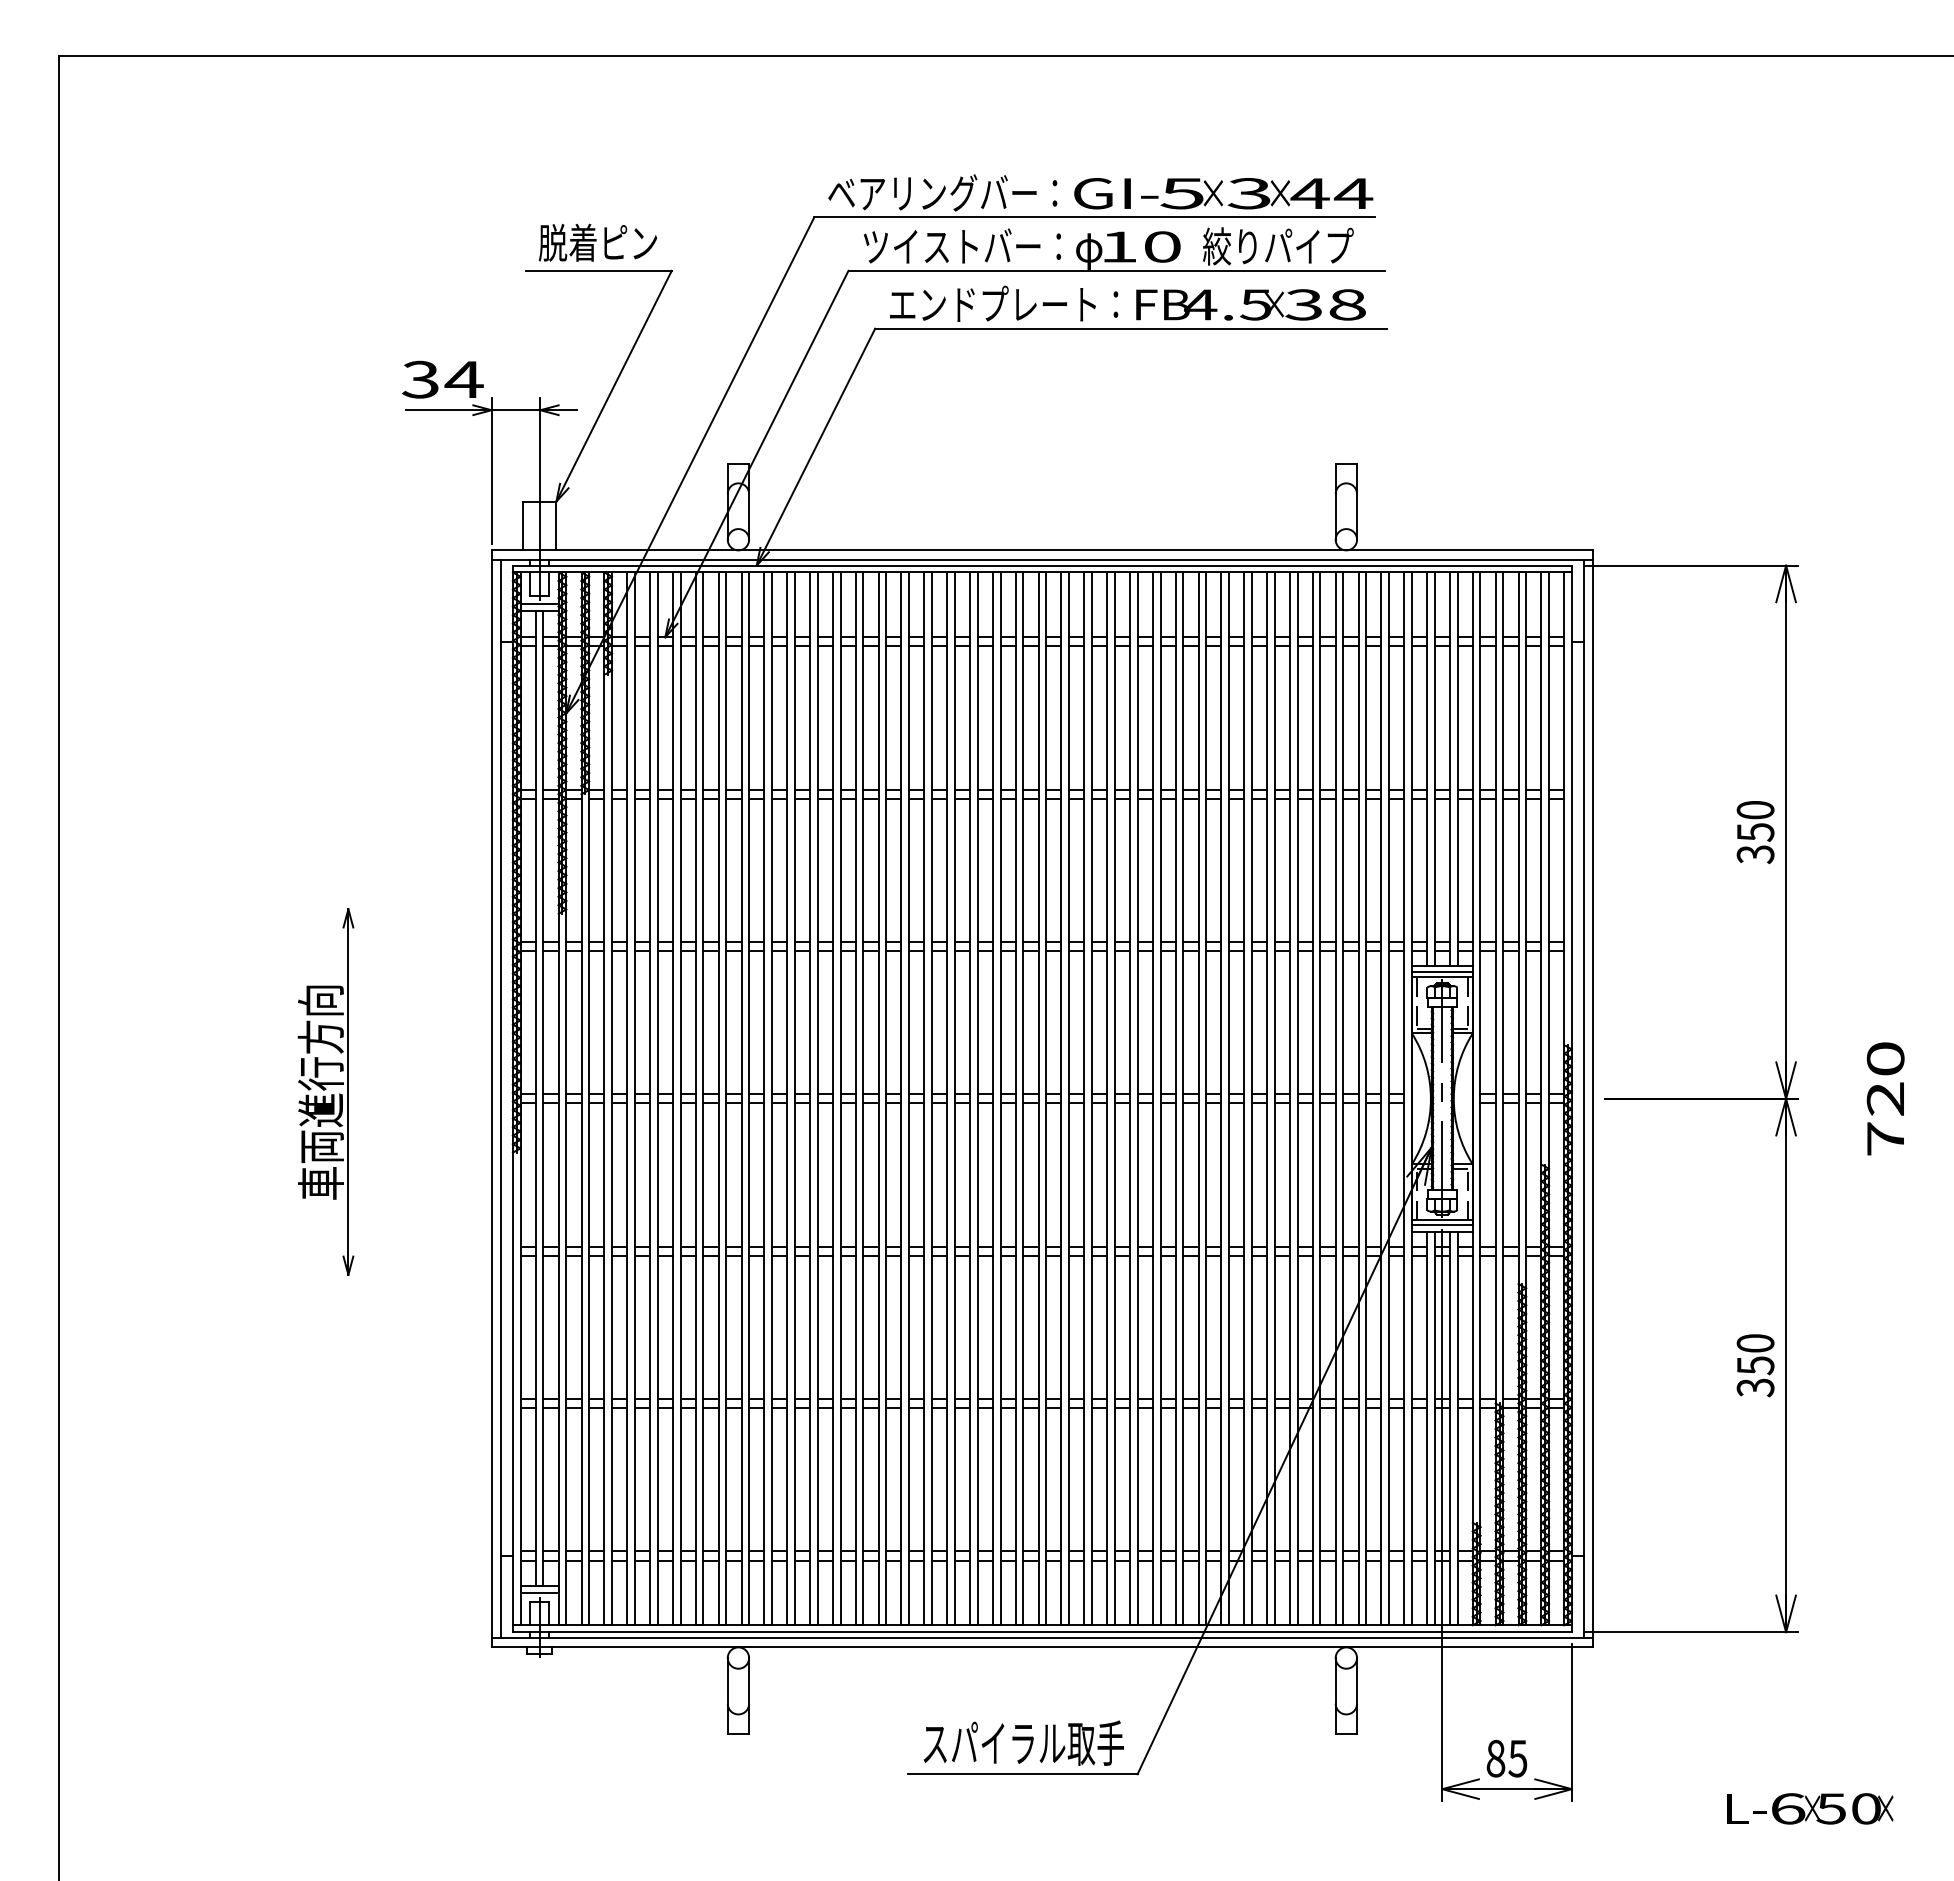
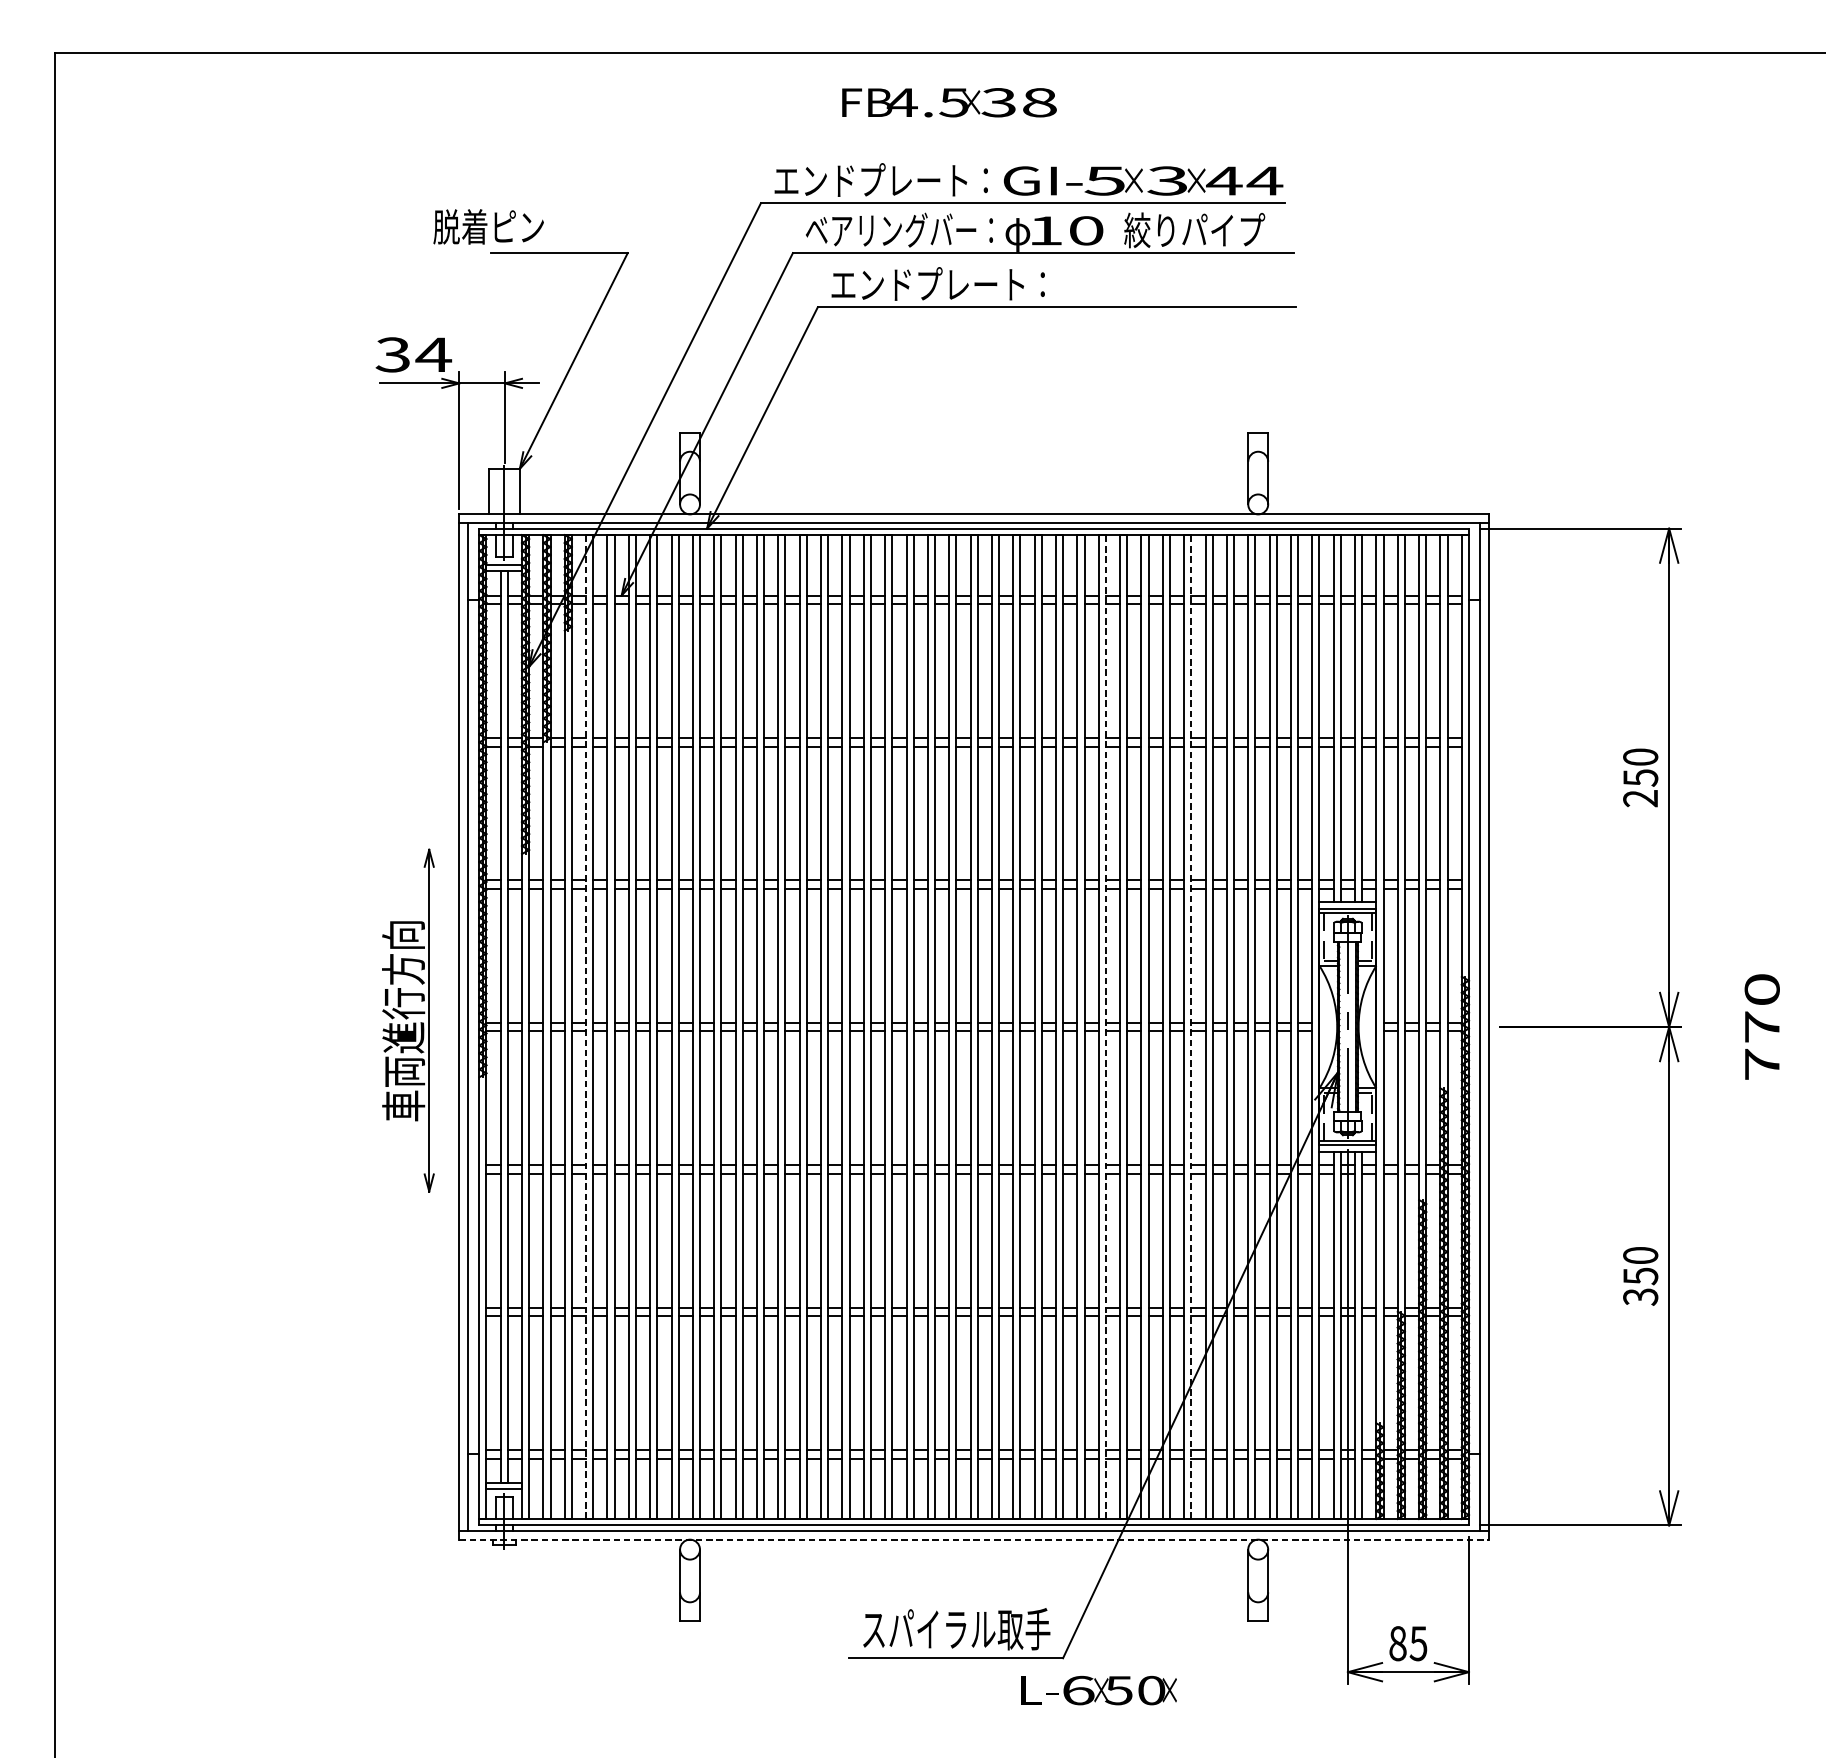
text: (932, 192) -> (871, 179), ベアリングバー： -> エンドプレート：
text: (597, 242) -> (488, 226), moved
text: (962, 245) -> (899, 229), ツイストバー： -> ベアリングバー：
text: (1250, 304) -> (948, 102), moved
text: (1755, 854) -> (1640, 798), 350 -> 250
part: (325, 1091) -> (407, 1020), moved
line: (627, 1098) -> (586, 1026), solid -> dashed
line: (1183, 1098) -> (1105, 1026), solid -> dashed
line: (1274, 1098) -> (1191, 1026), solid -> dashed
text: (1884, 1098) -> (1761, 1026), 720 -> 770
line: (1042, 1647) -> (974, 1539), solid -> dashed
text: (1810, 1808) -> (1099, 1690), moved

